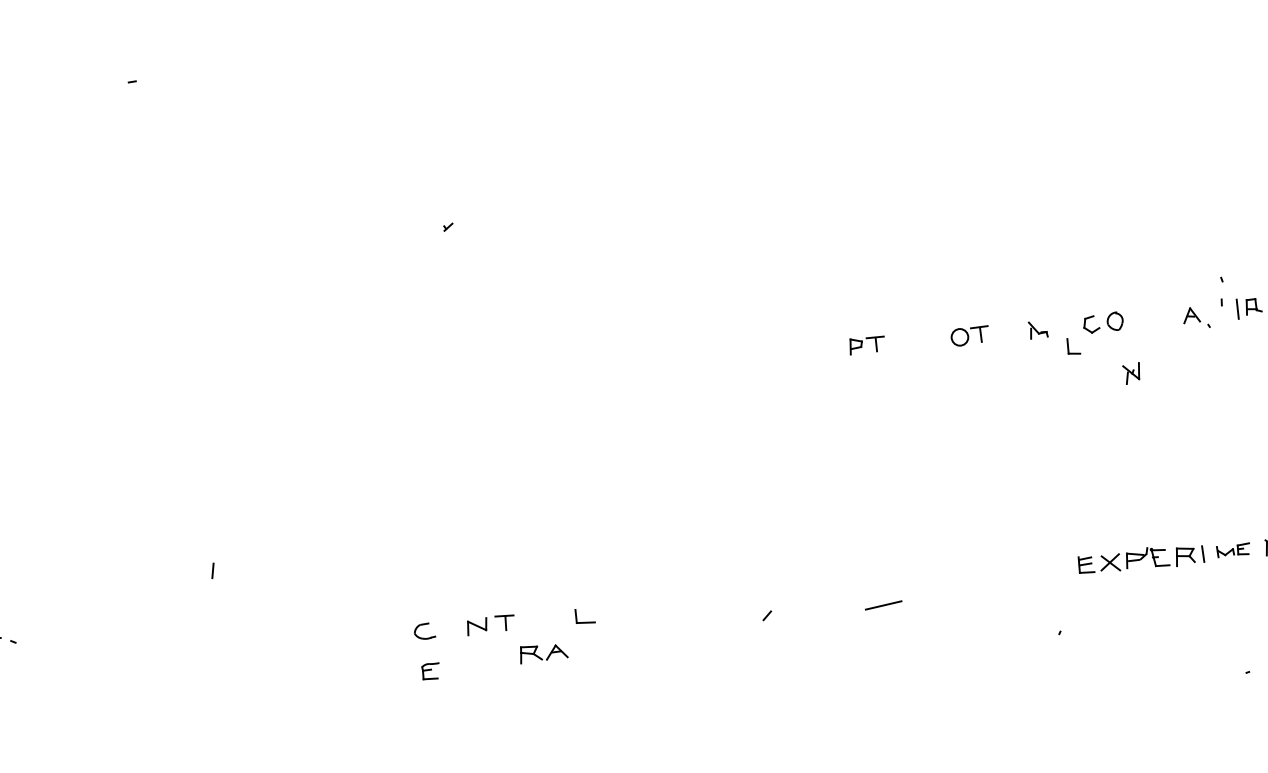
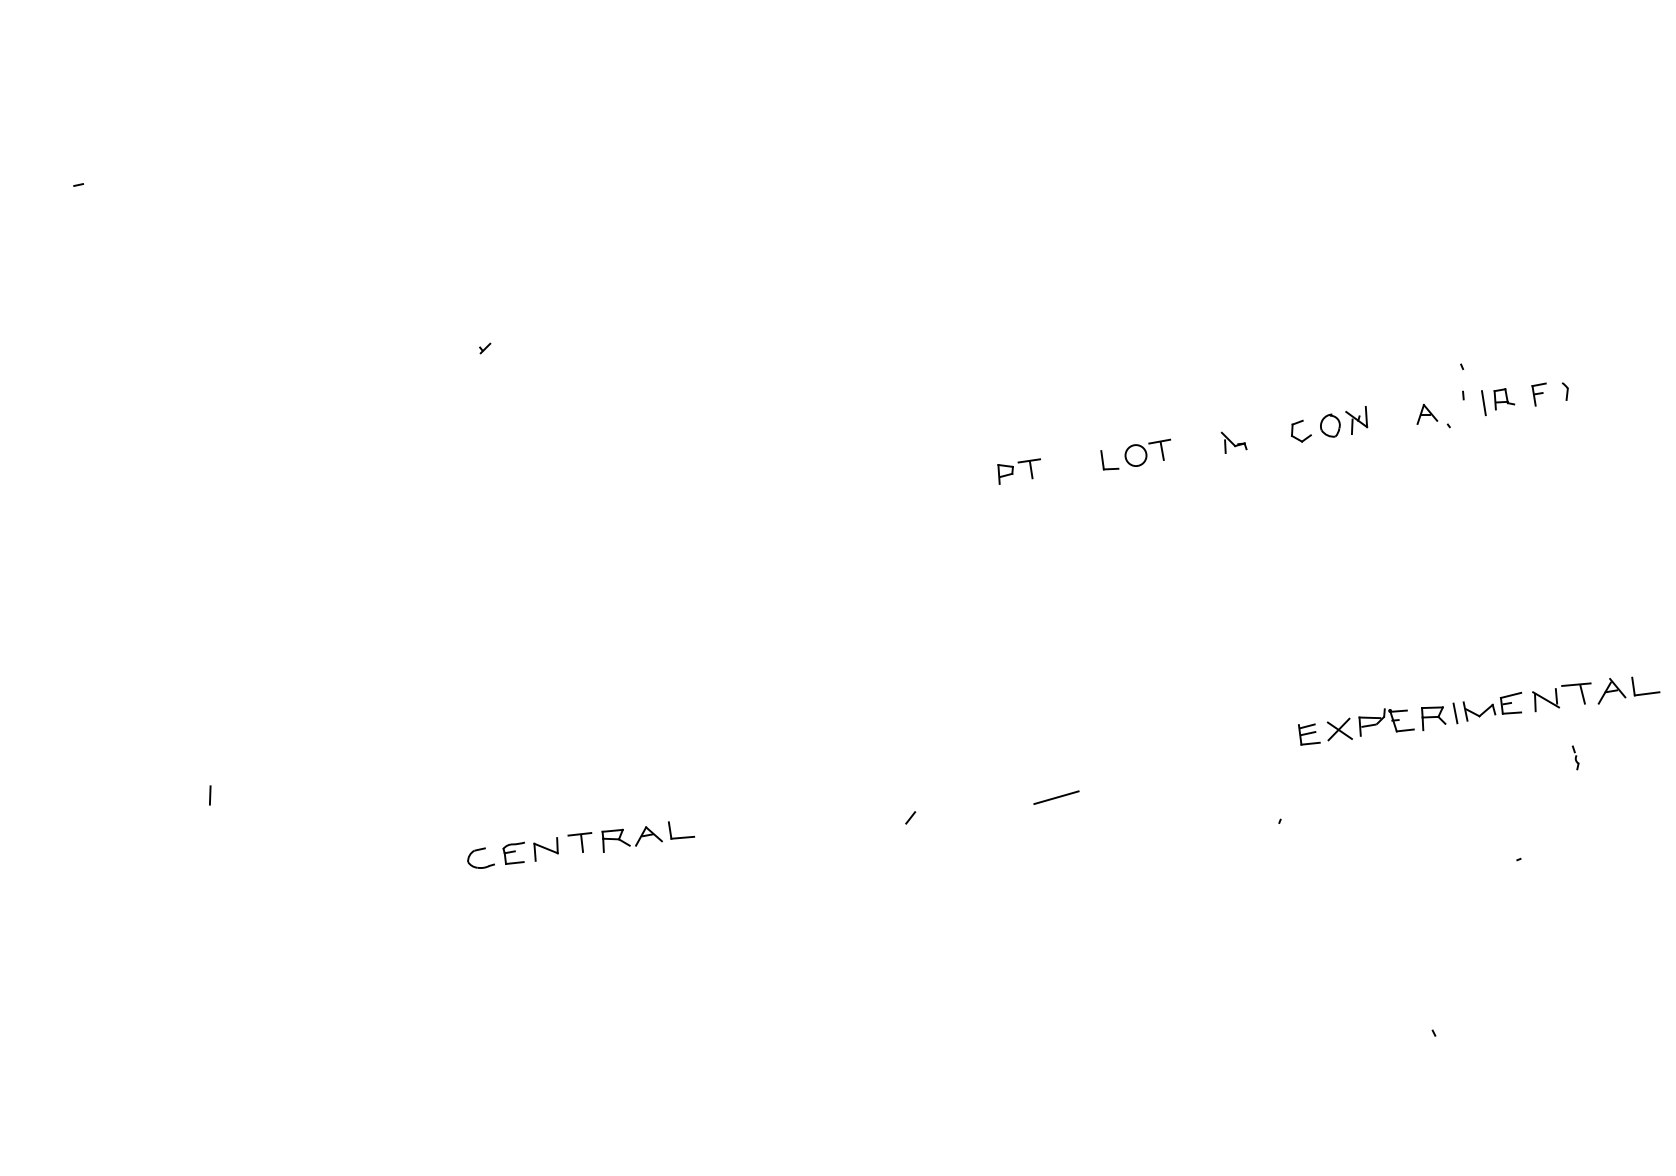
part: (1073, 346) -> (1109, 460), moved
part: (1131, 373) -> (1356, 420), moved
part: (1232, 550) -> (1492, 706), size x1.43
part: (543, 654) -> (631, 839), moved
part: (429, 670) -> (513, 852), moved

